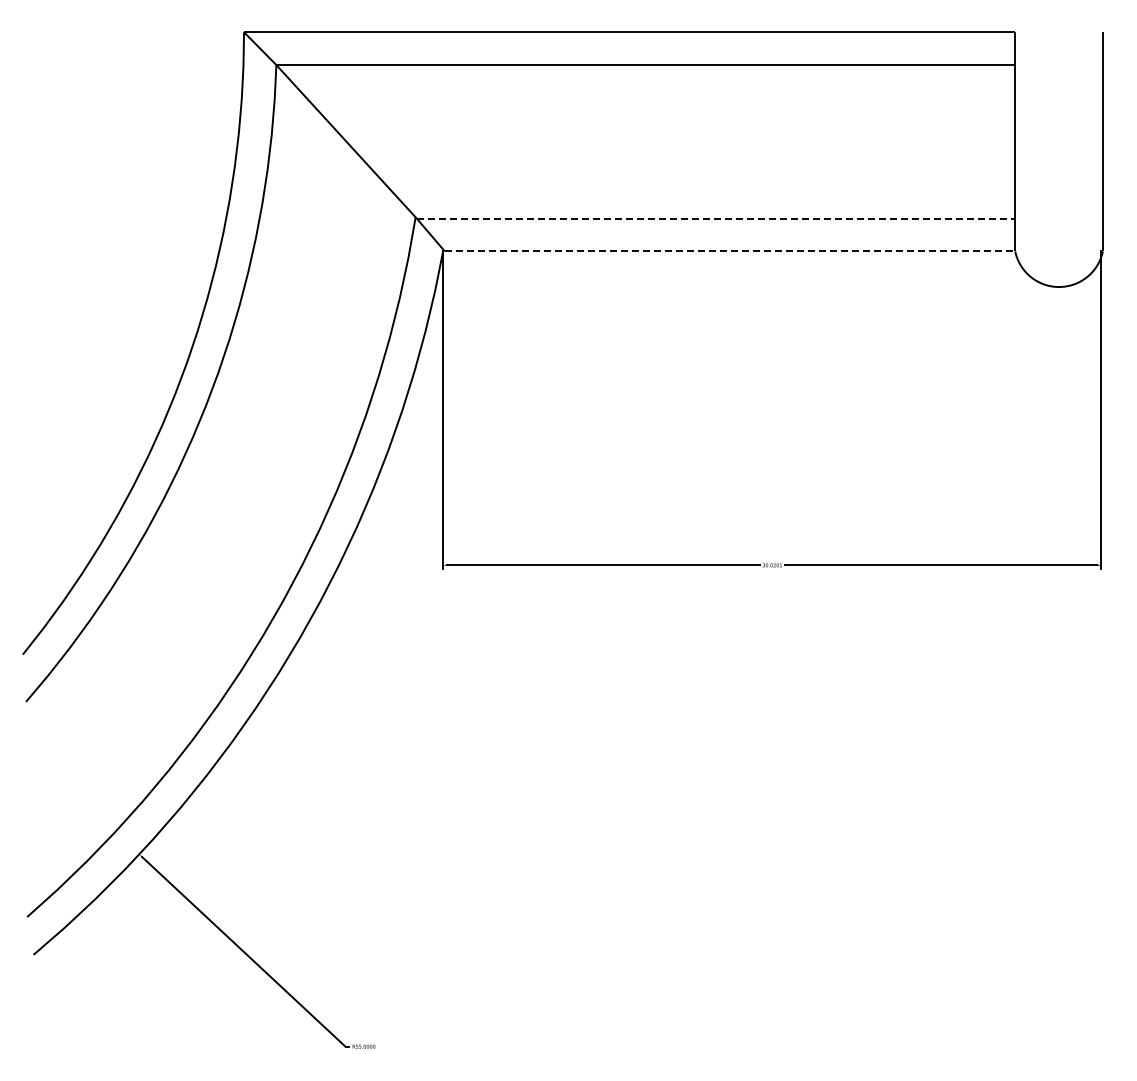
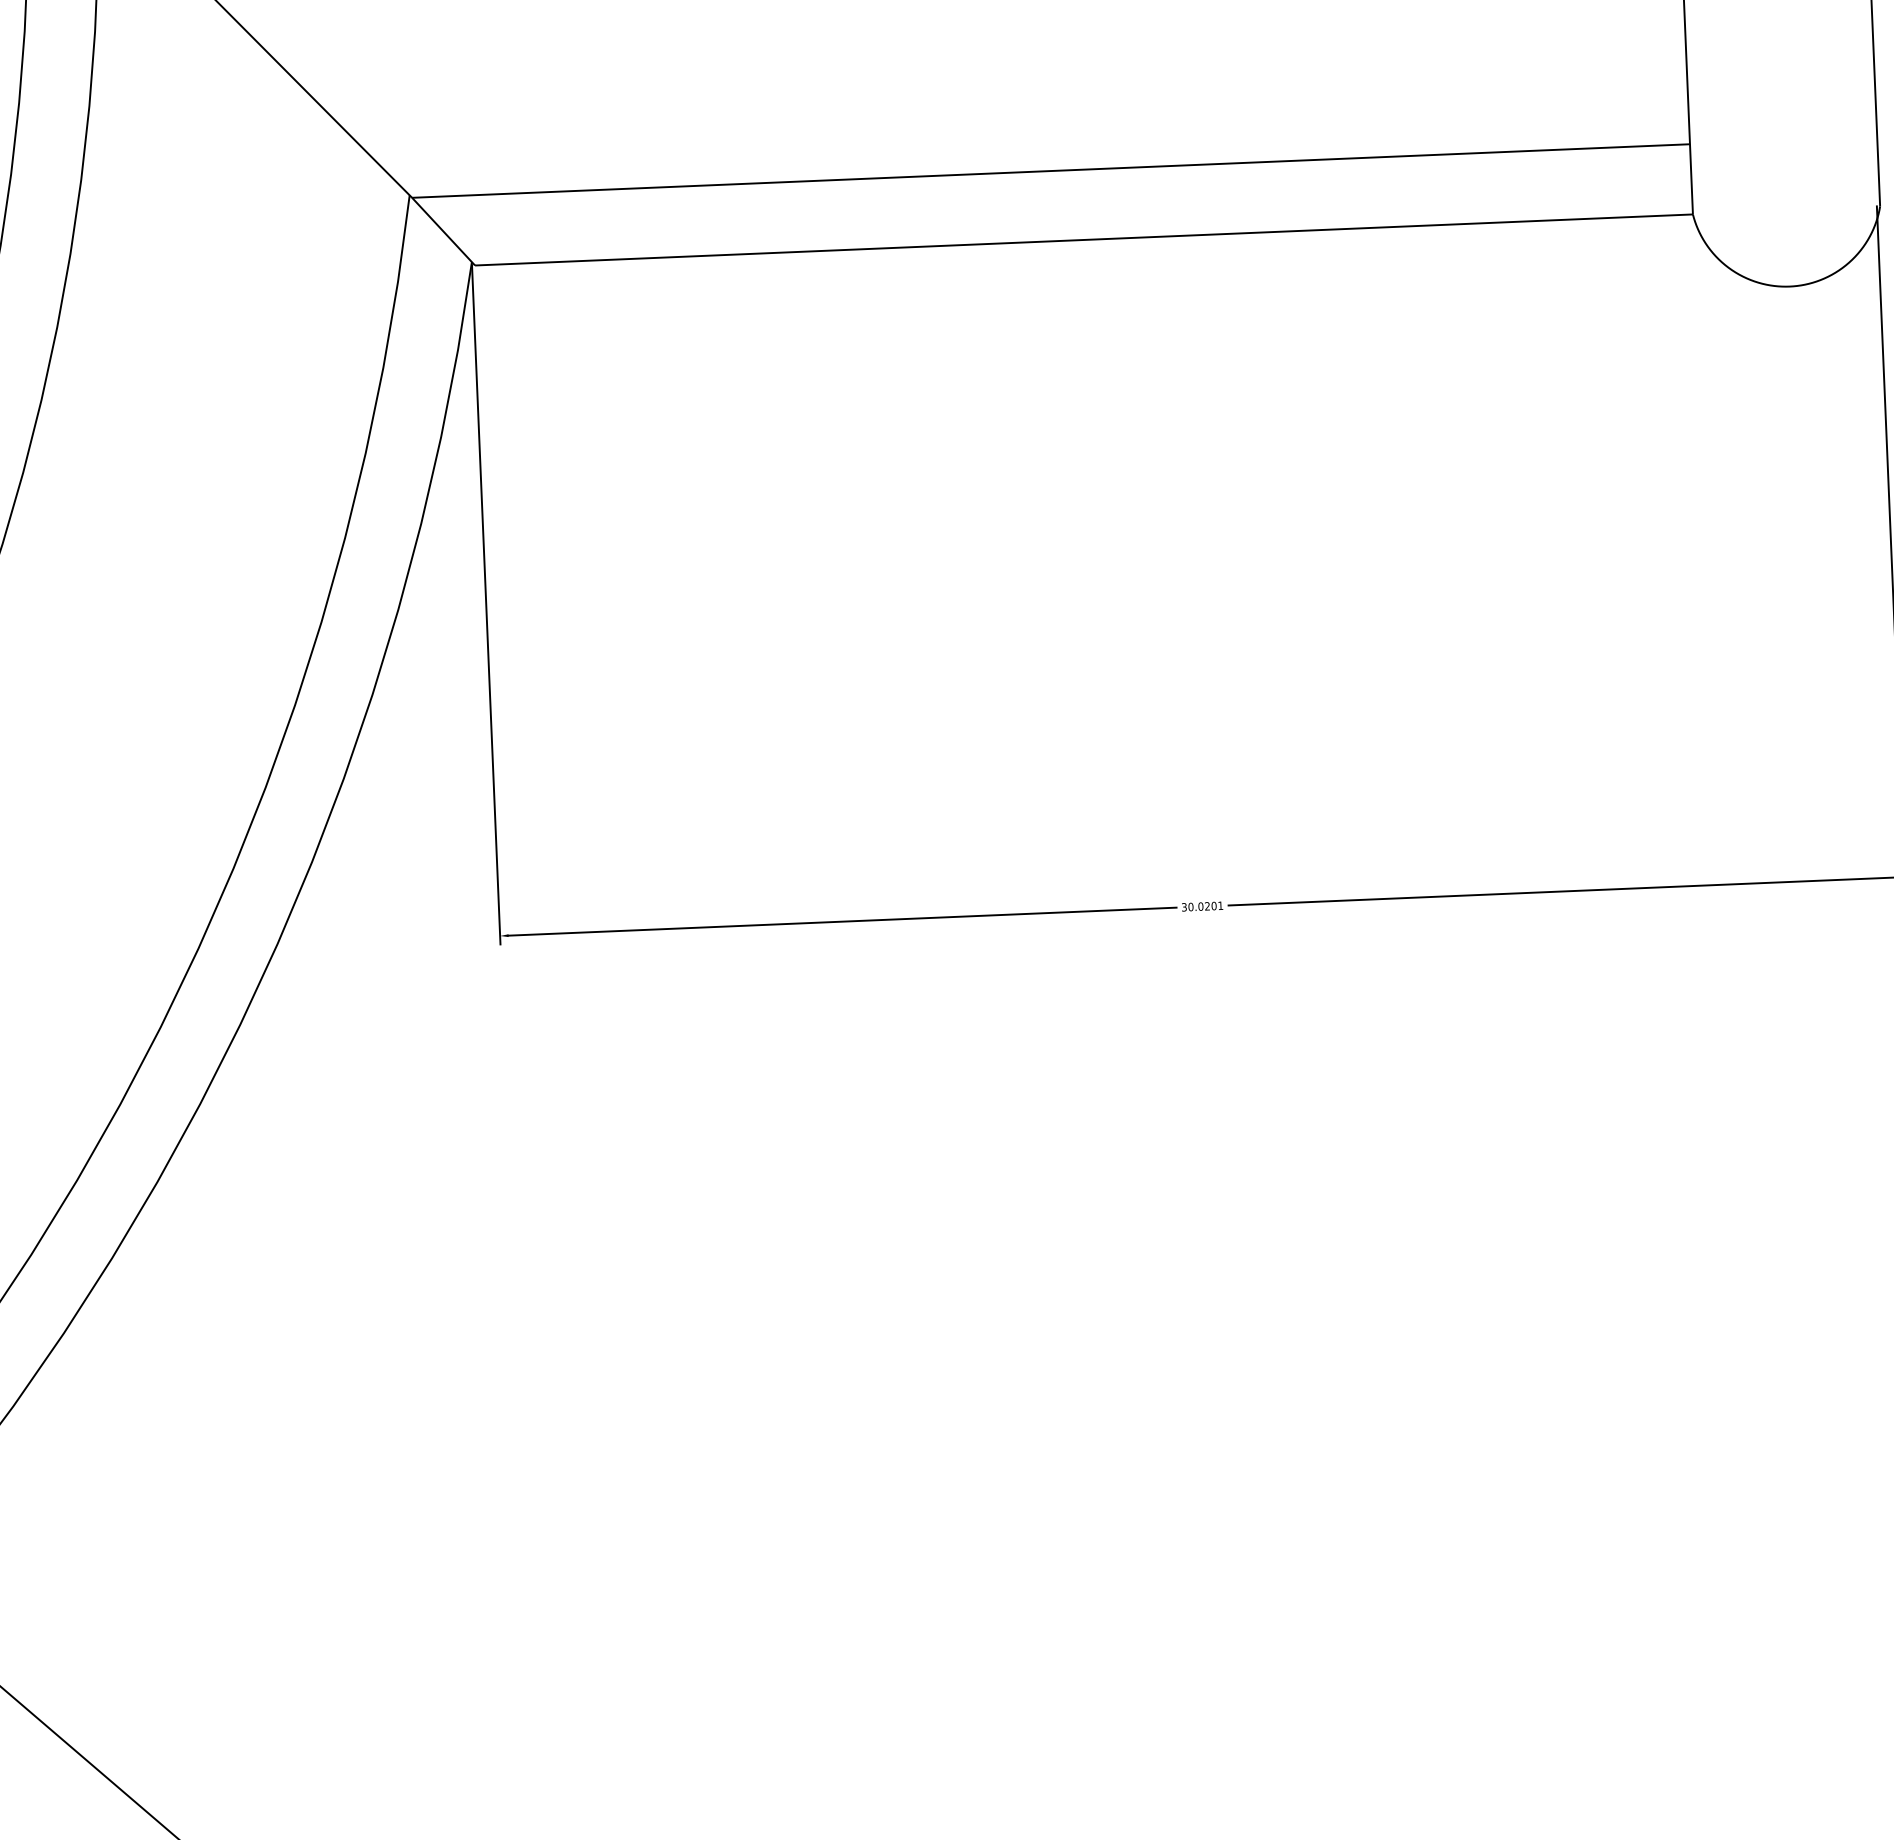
line: (716, 218) -> (1052, 170), dashed -> solid
line: (730, 251) -> (1085, 240), dashed -> solid

